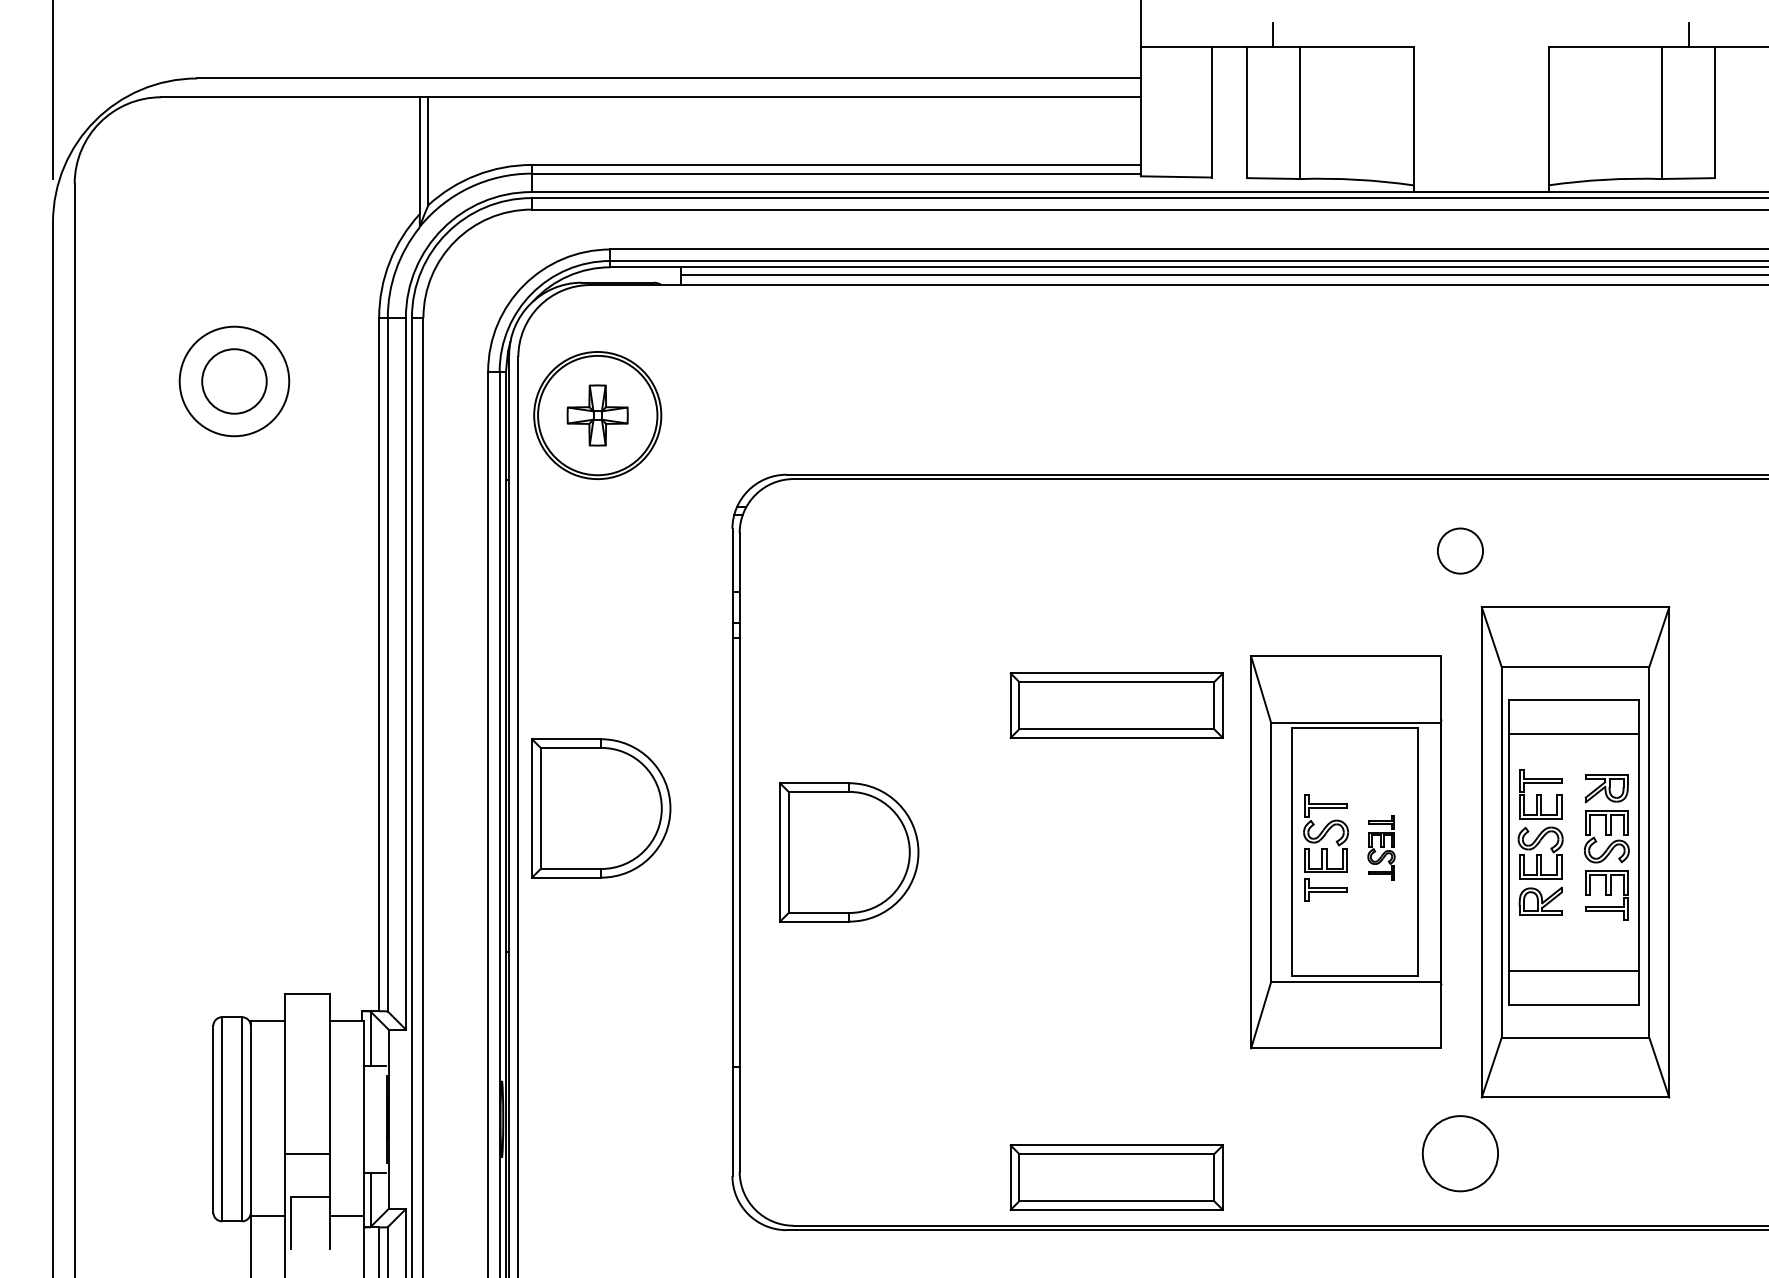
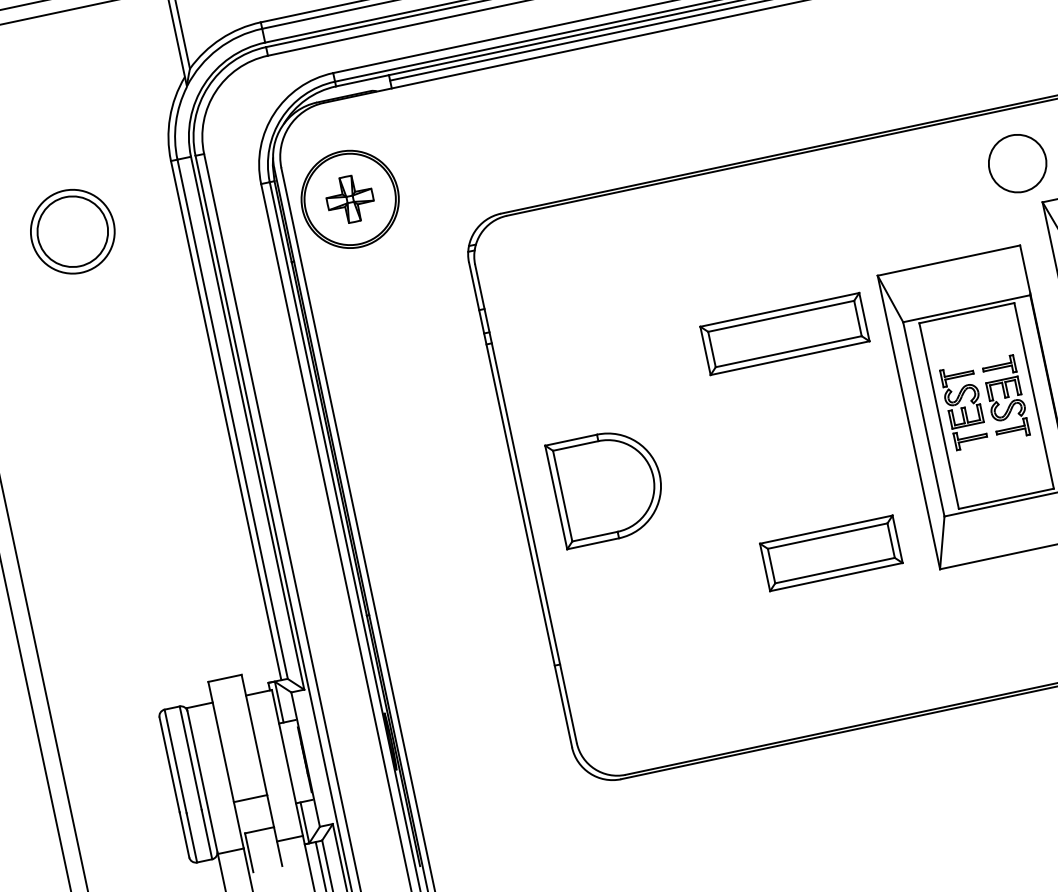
circle: (234, 381) -> (72, 231), size x1.43
circle: (1460, 550) -> (1017, 163), size x1.67
part: (601, 808) -> (415, 493), removed
part: (1381, 847) -> (1005, 398), size x1.67
part: (1116, 998) -> (831, 553), added
part: (1116, 1177) -> (859, 687), removed

